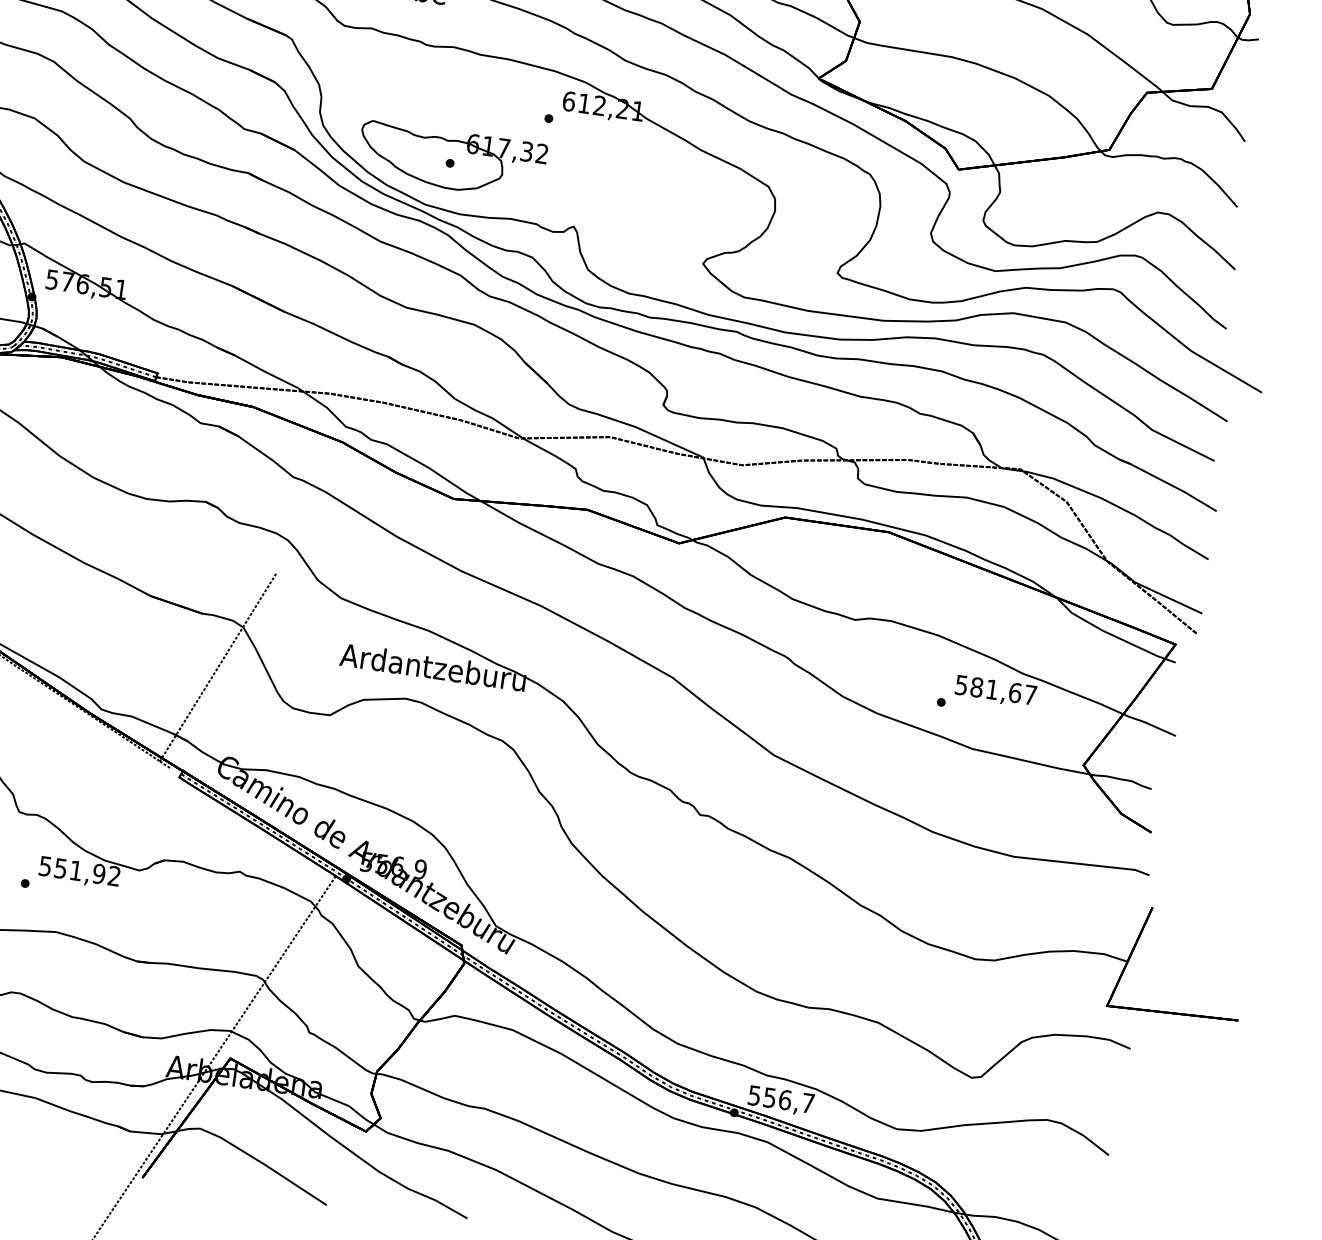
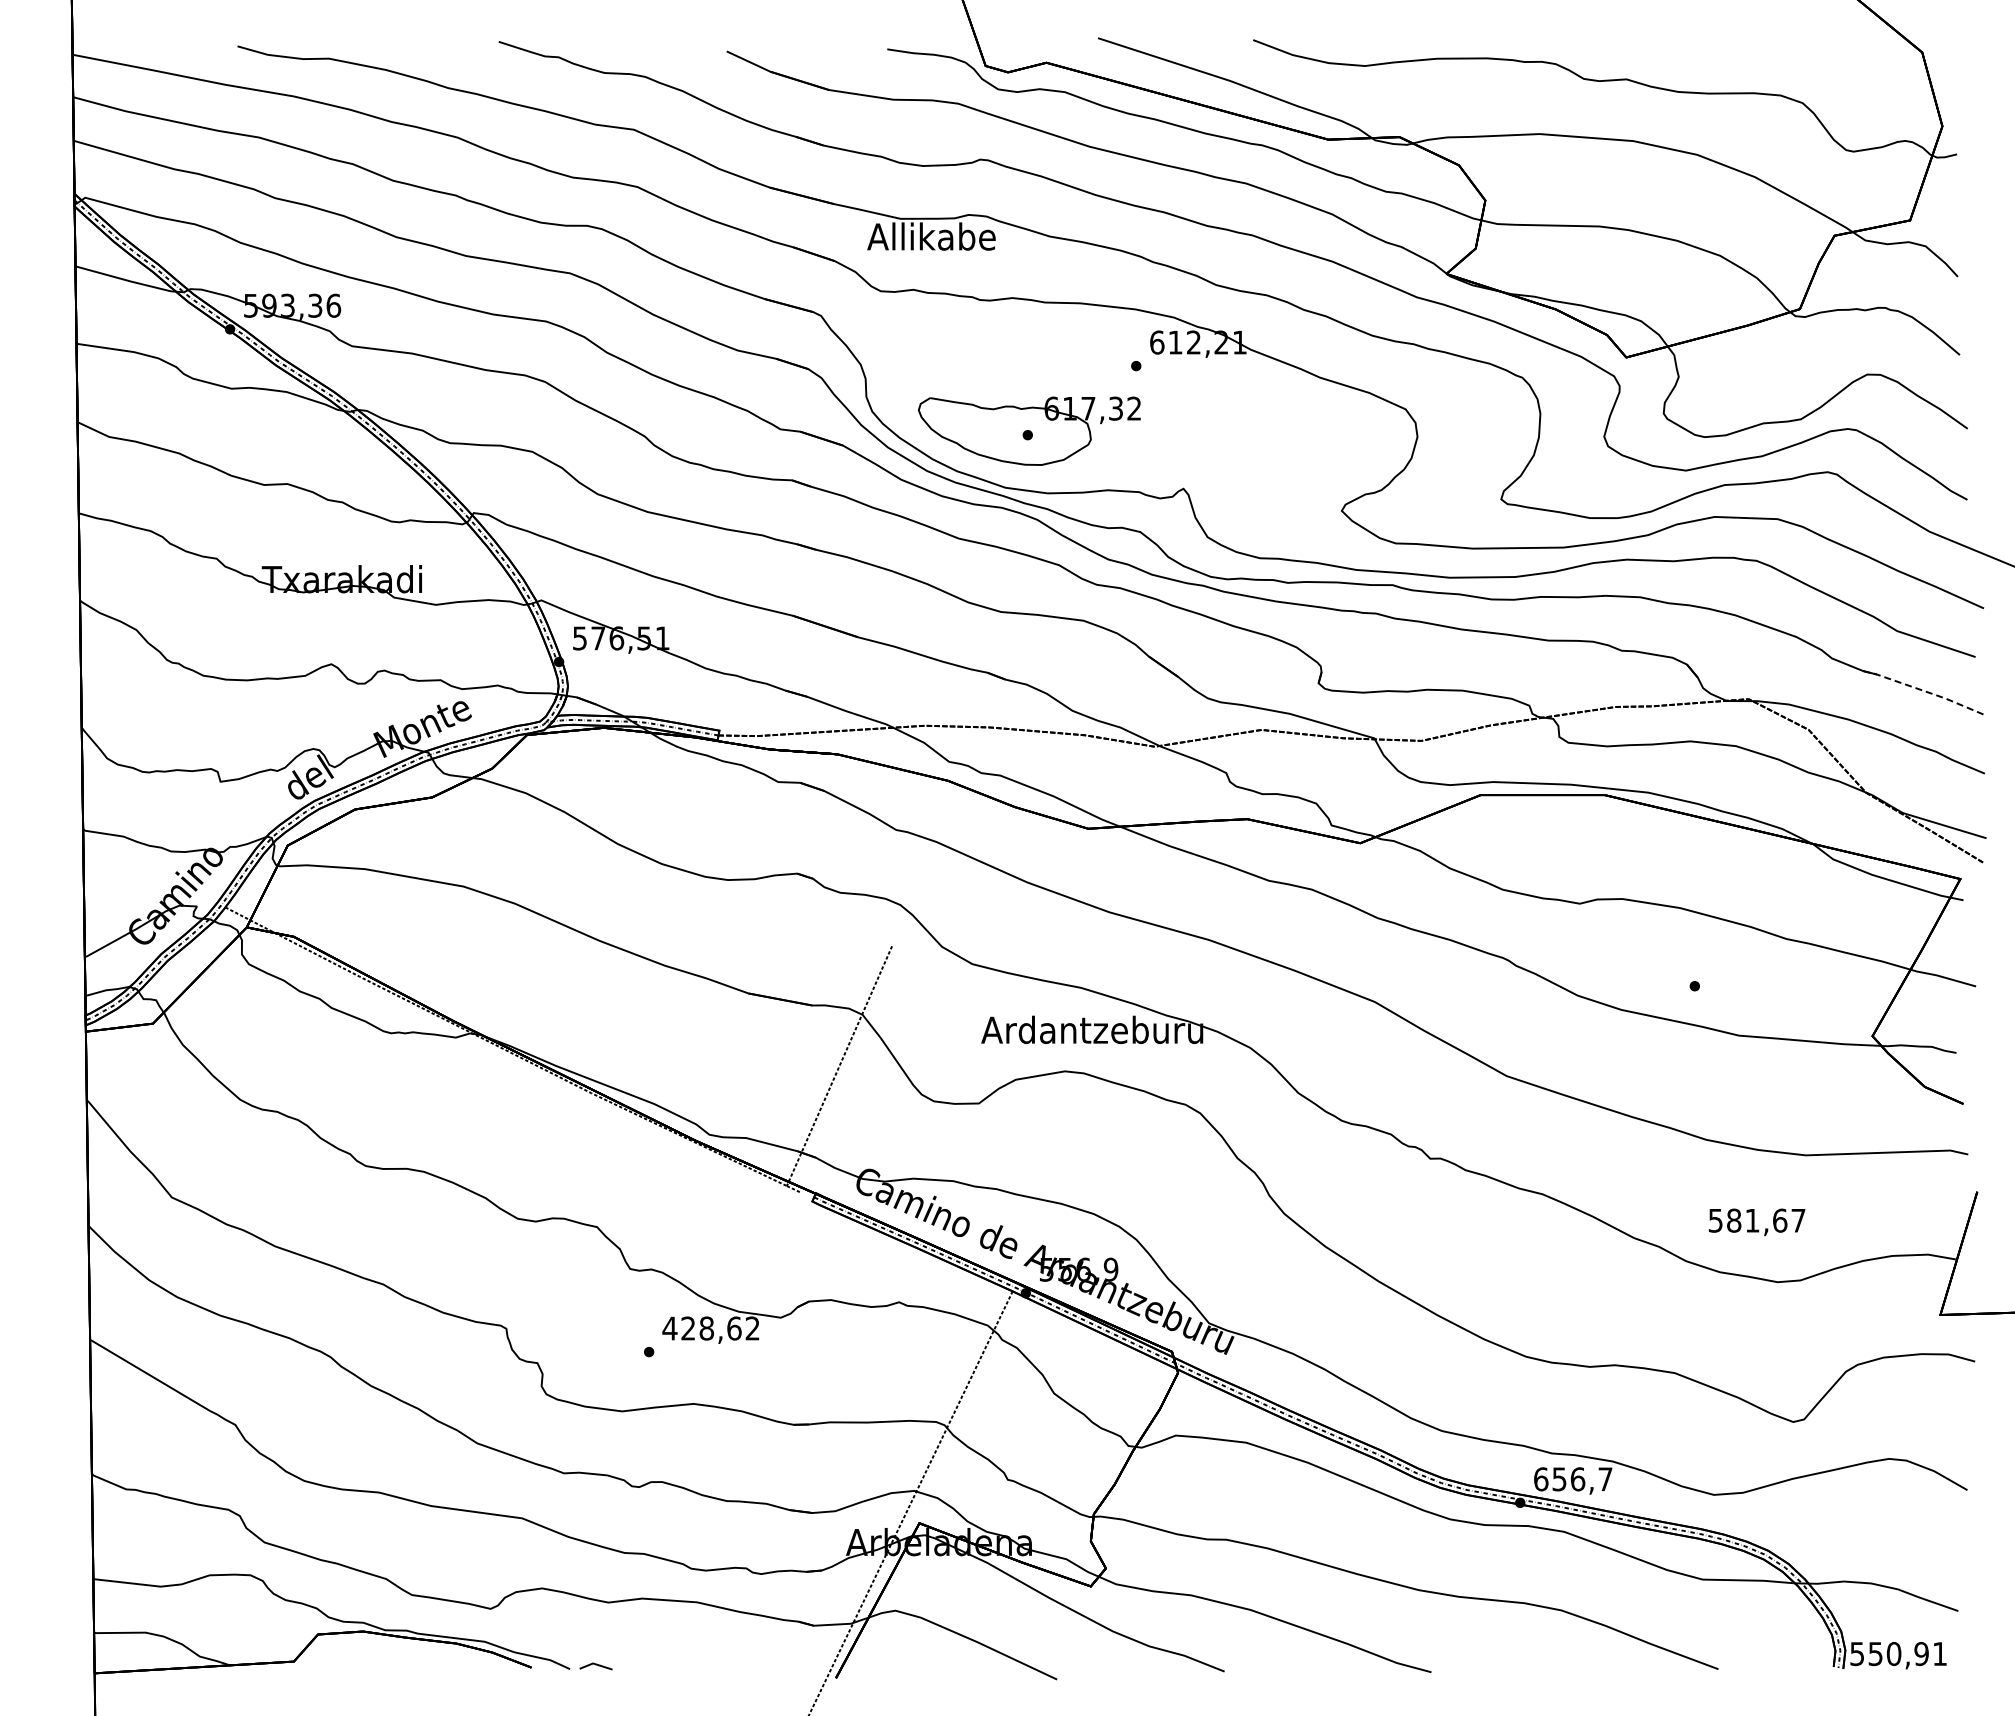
line: (1168, 483) -> (1925, 691), solid -> dashed
text: (996, 691) -> (1757, 1222), moved
text: (71, 870) -> (701, 1328), 551,92 -> 428,62
text: (754, 1095) -> (1541, 1479), 556,7 -> 656,7

